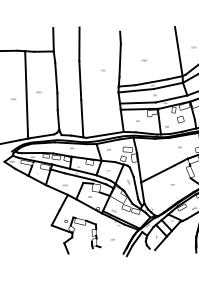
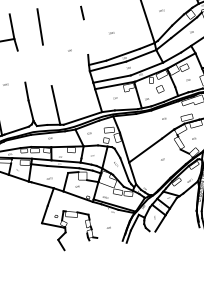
line: (119, 59) -> (85, 36), removed
line: (56, 77) -> (21, 66), removed
line: (80, 80) -> (47, 65), removed

